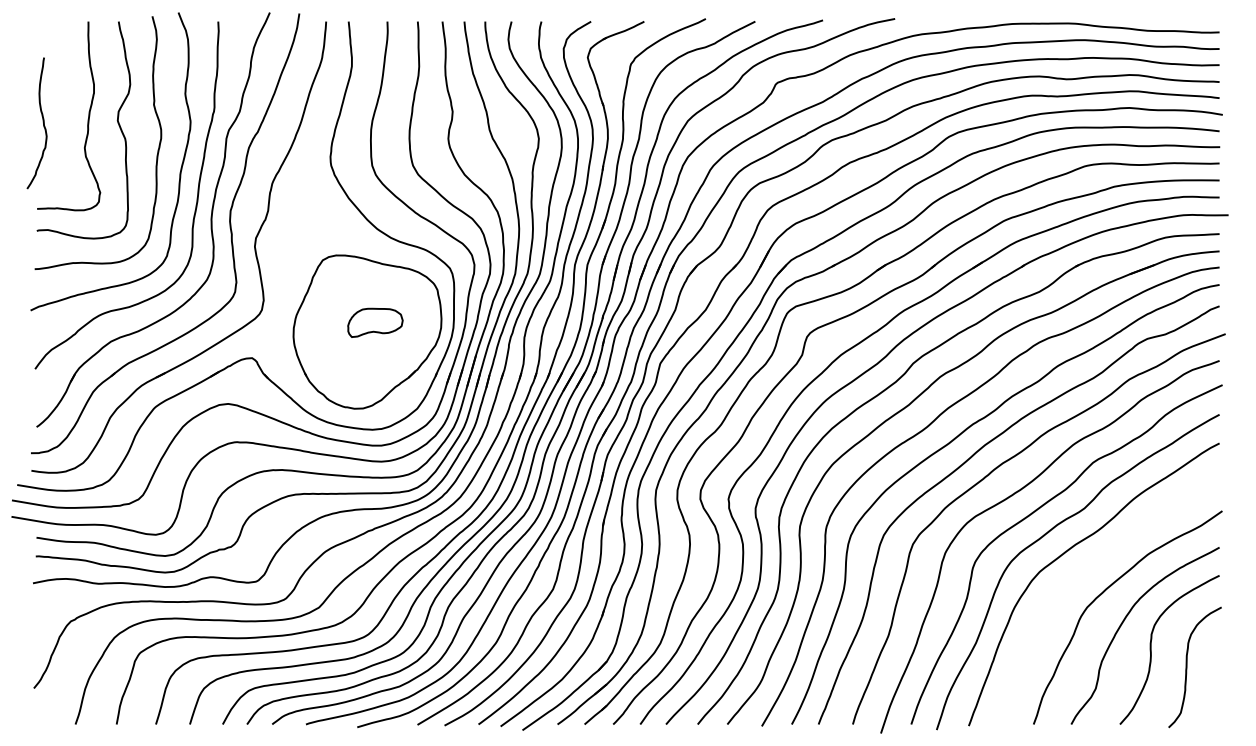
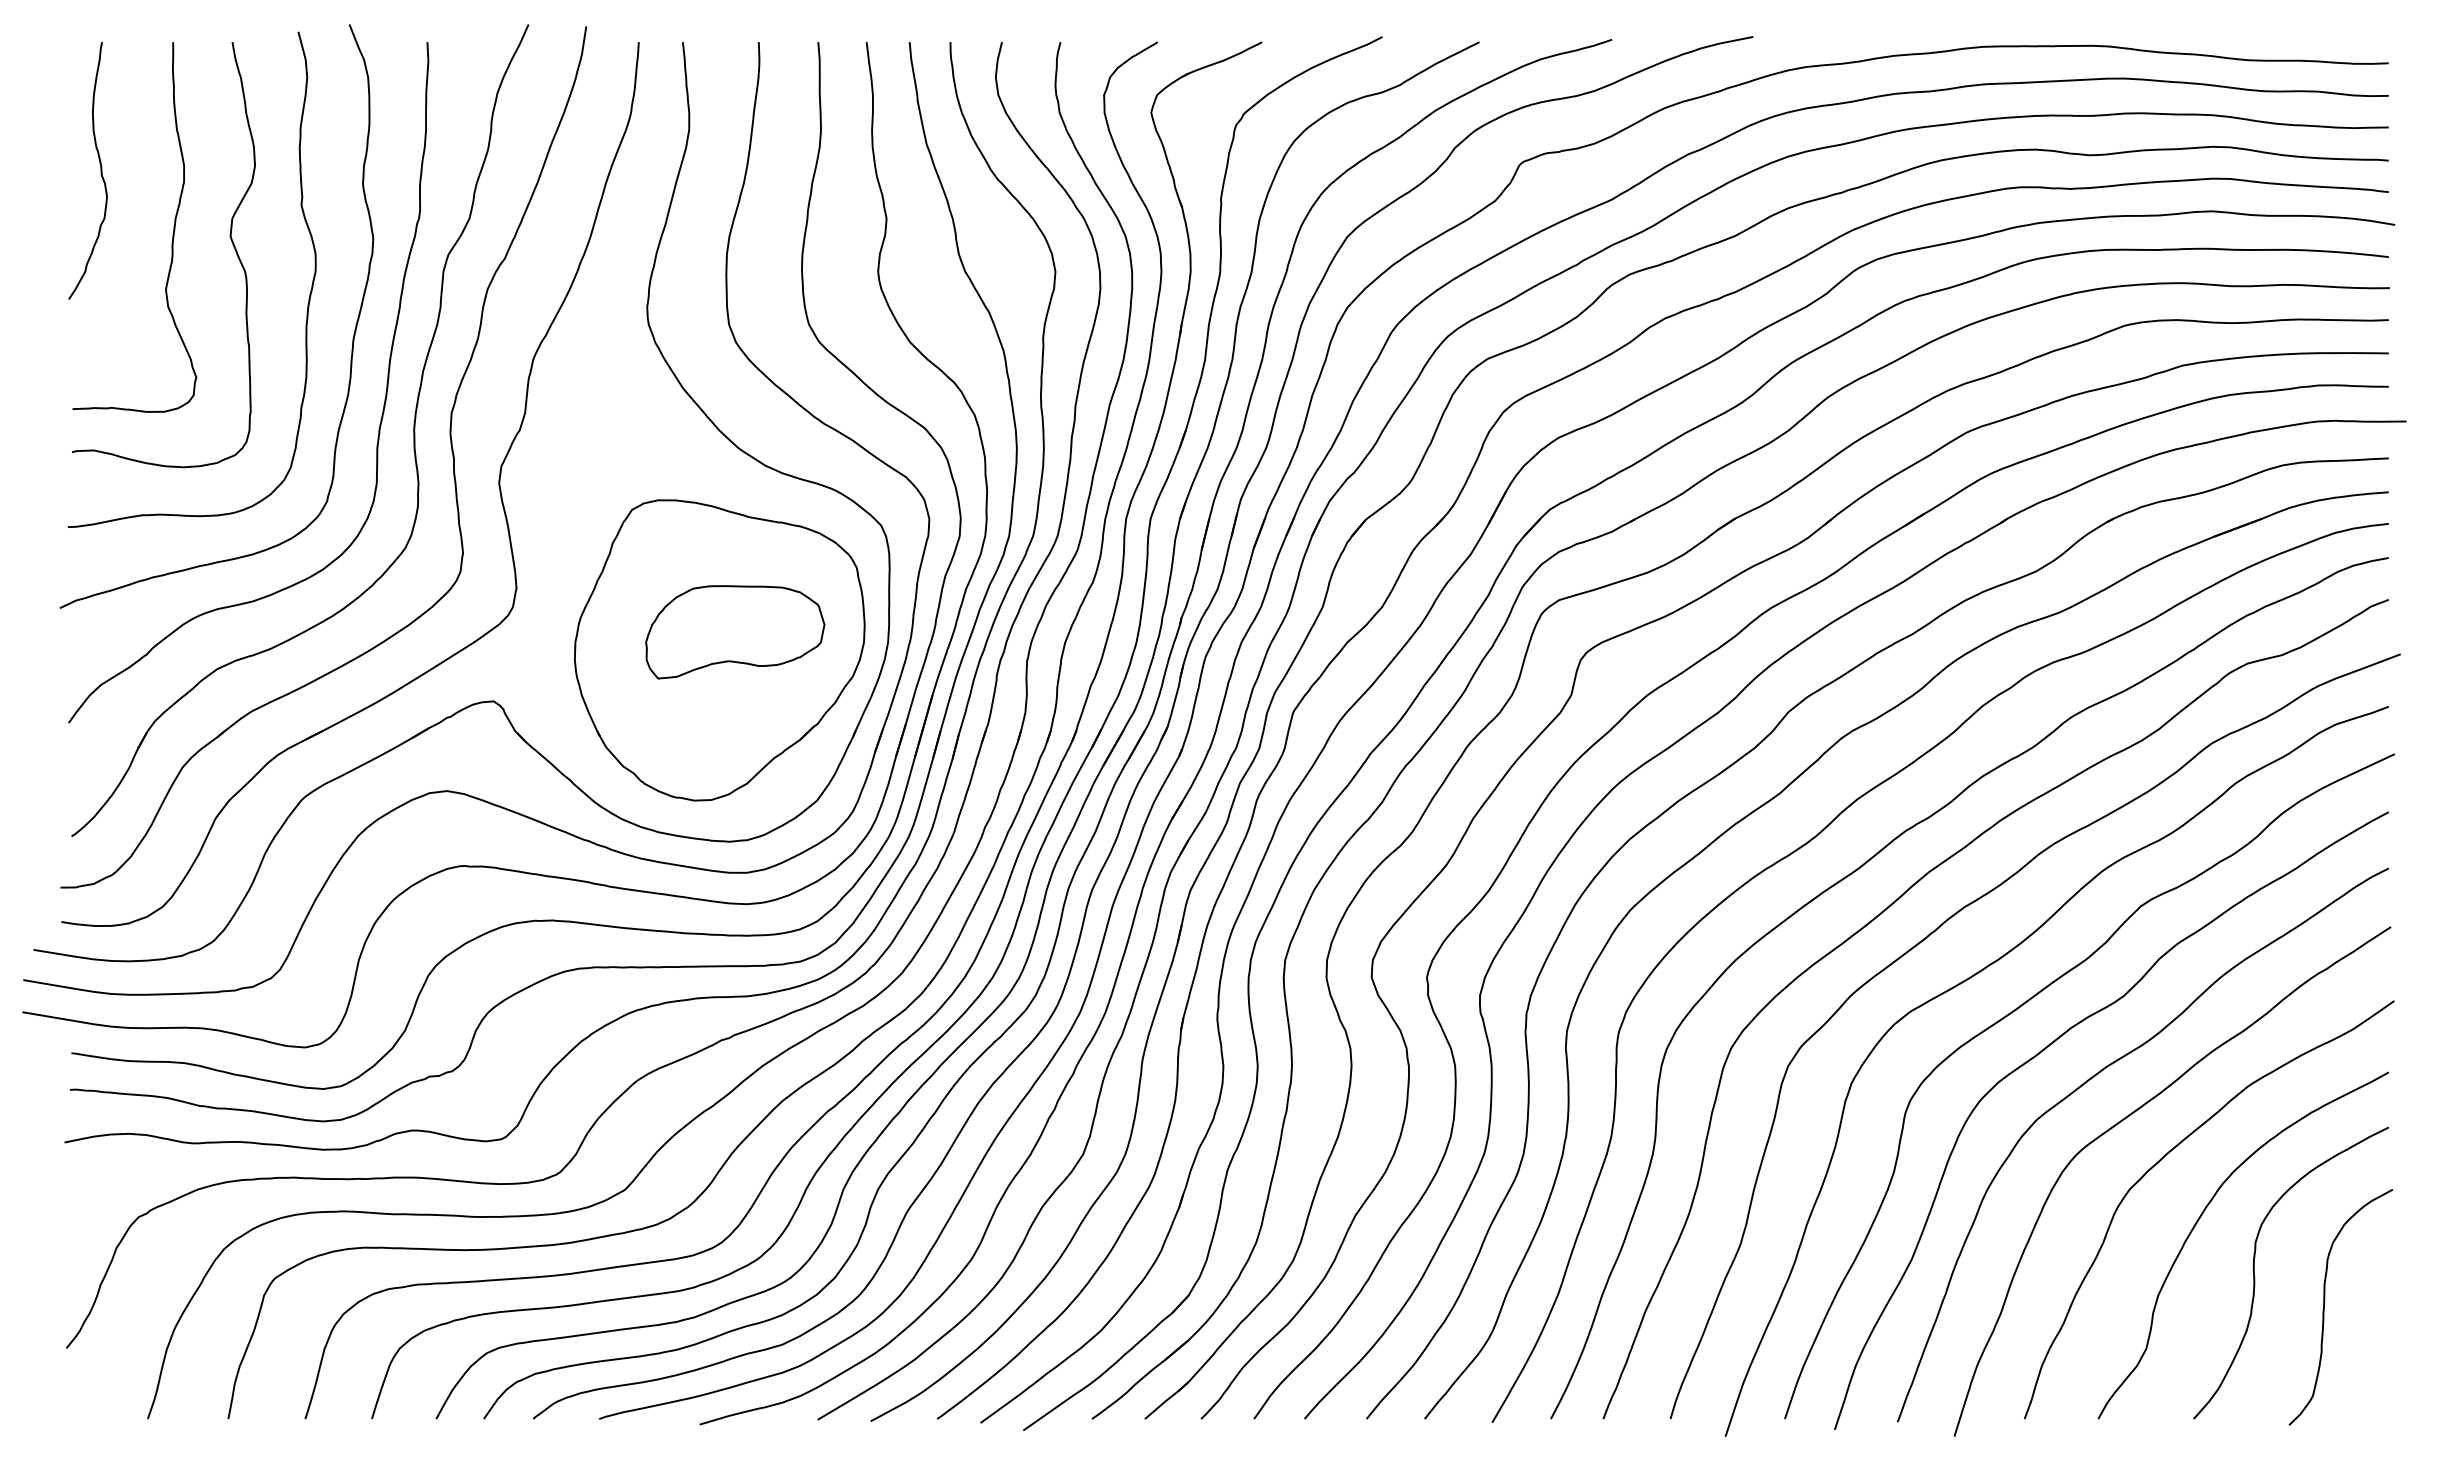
curve: (42, 122) -> (98, 169), moved
part: (375, 322) -> (735, 631), size x1.67
curve: (1086, 571) -> (2128, 1119), added

